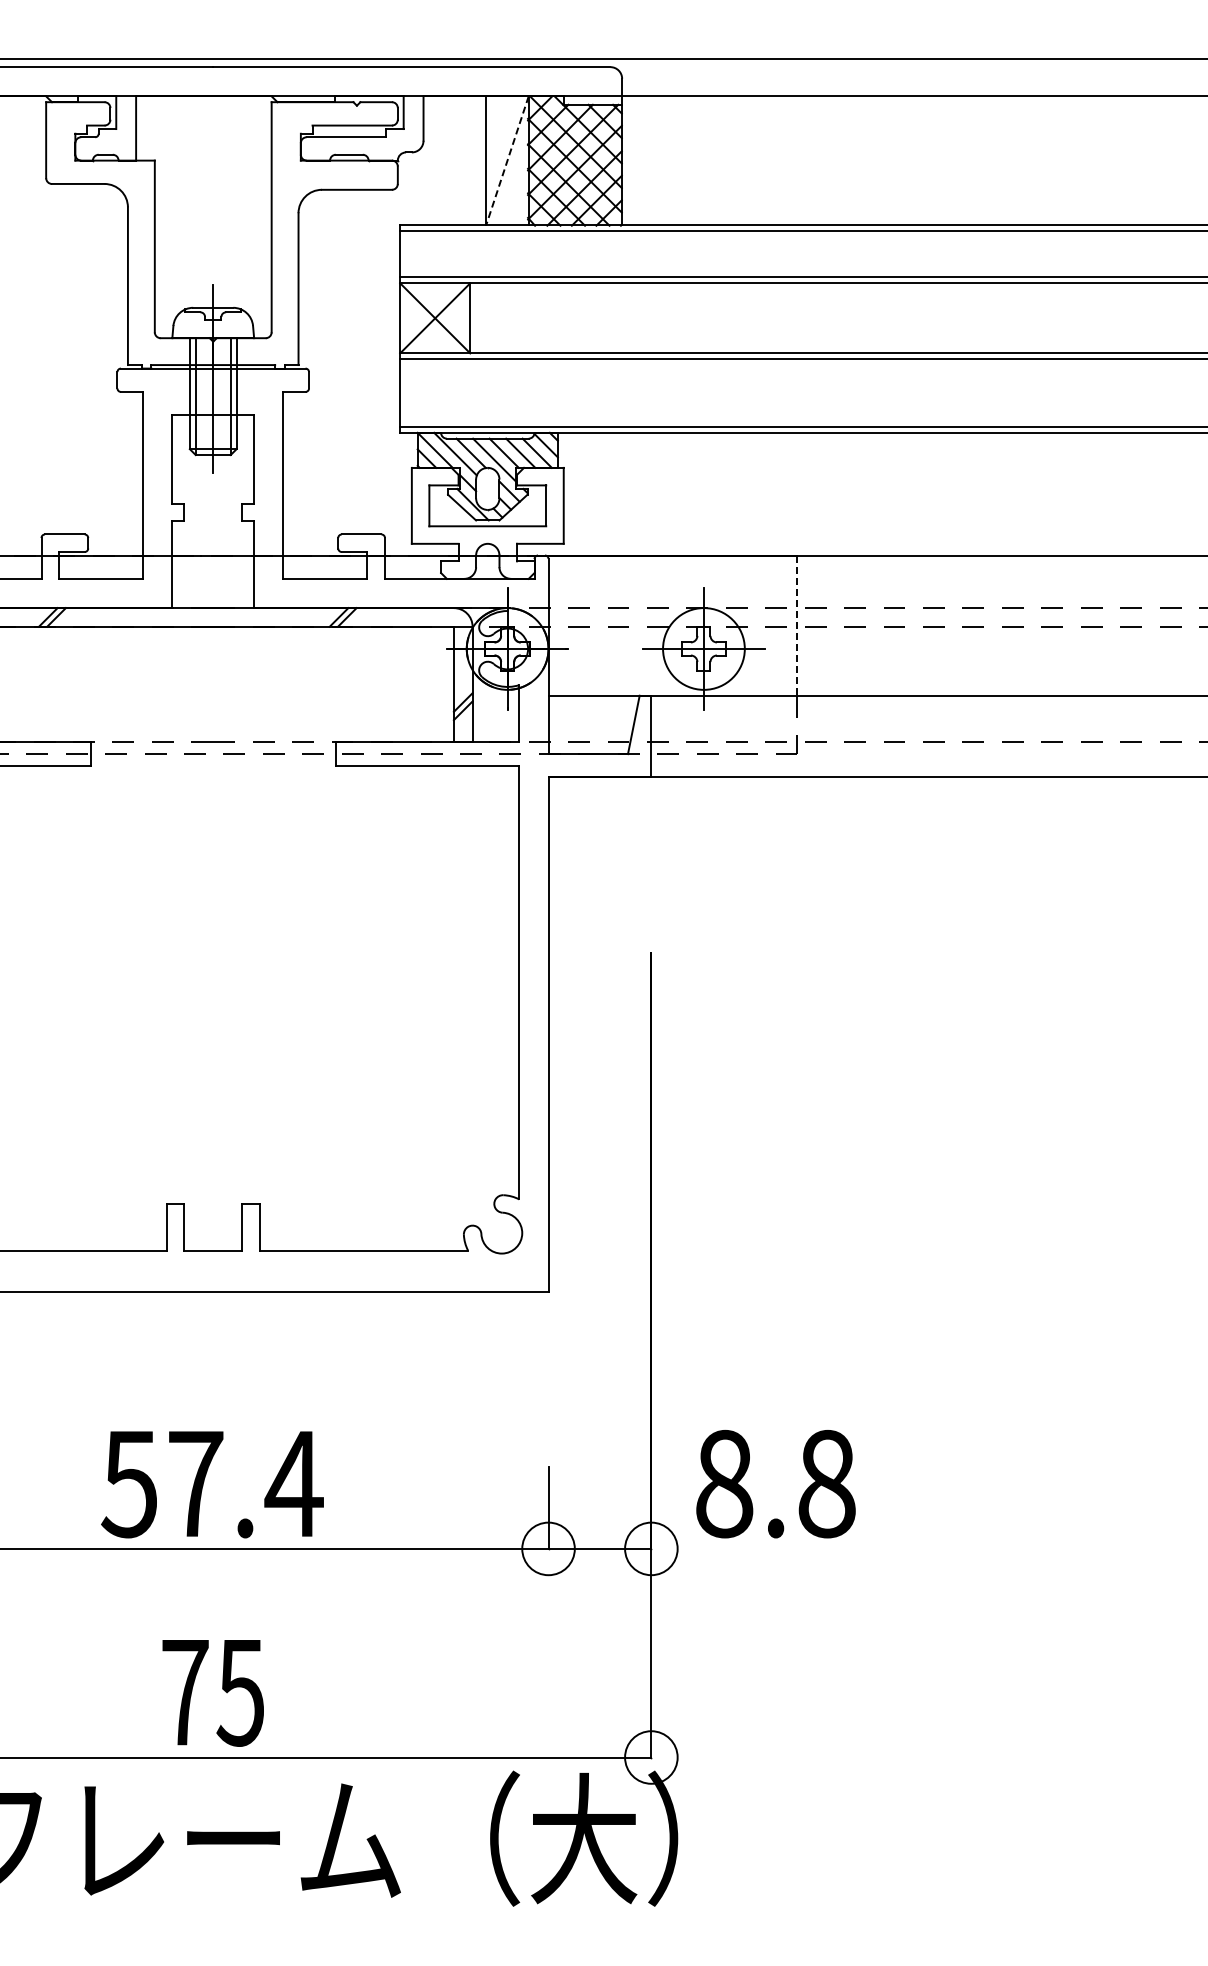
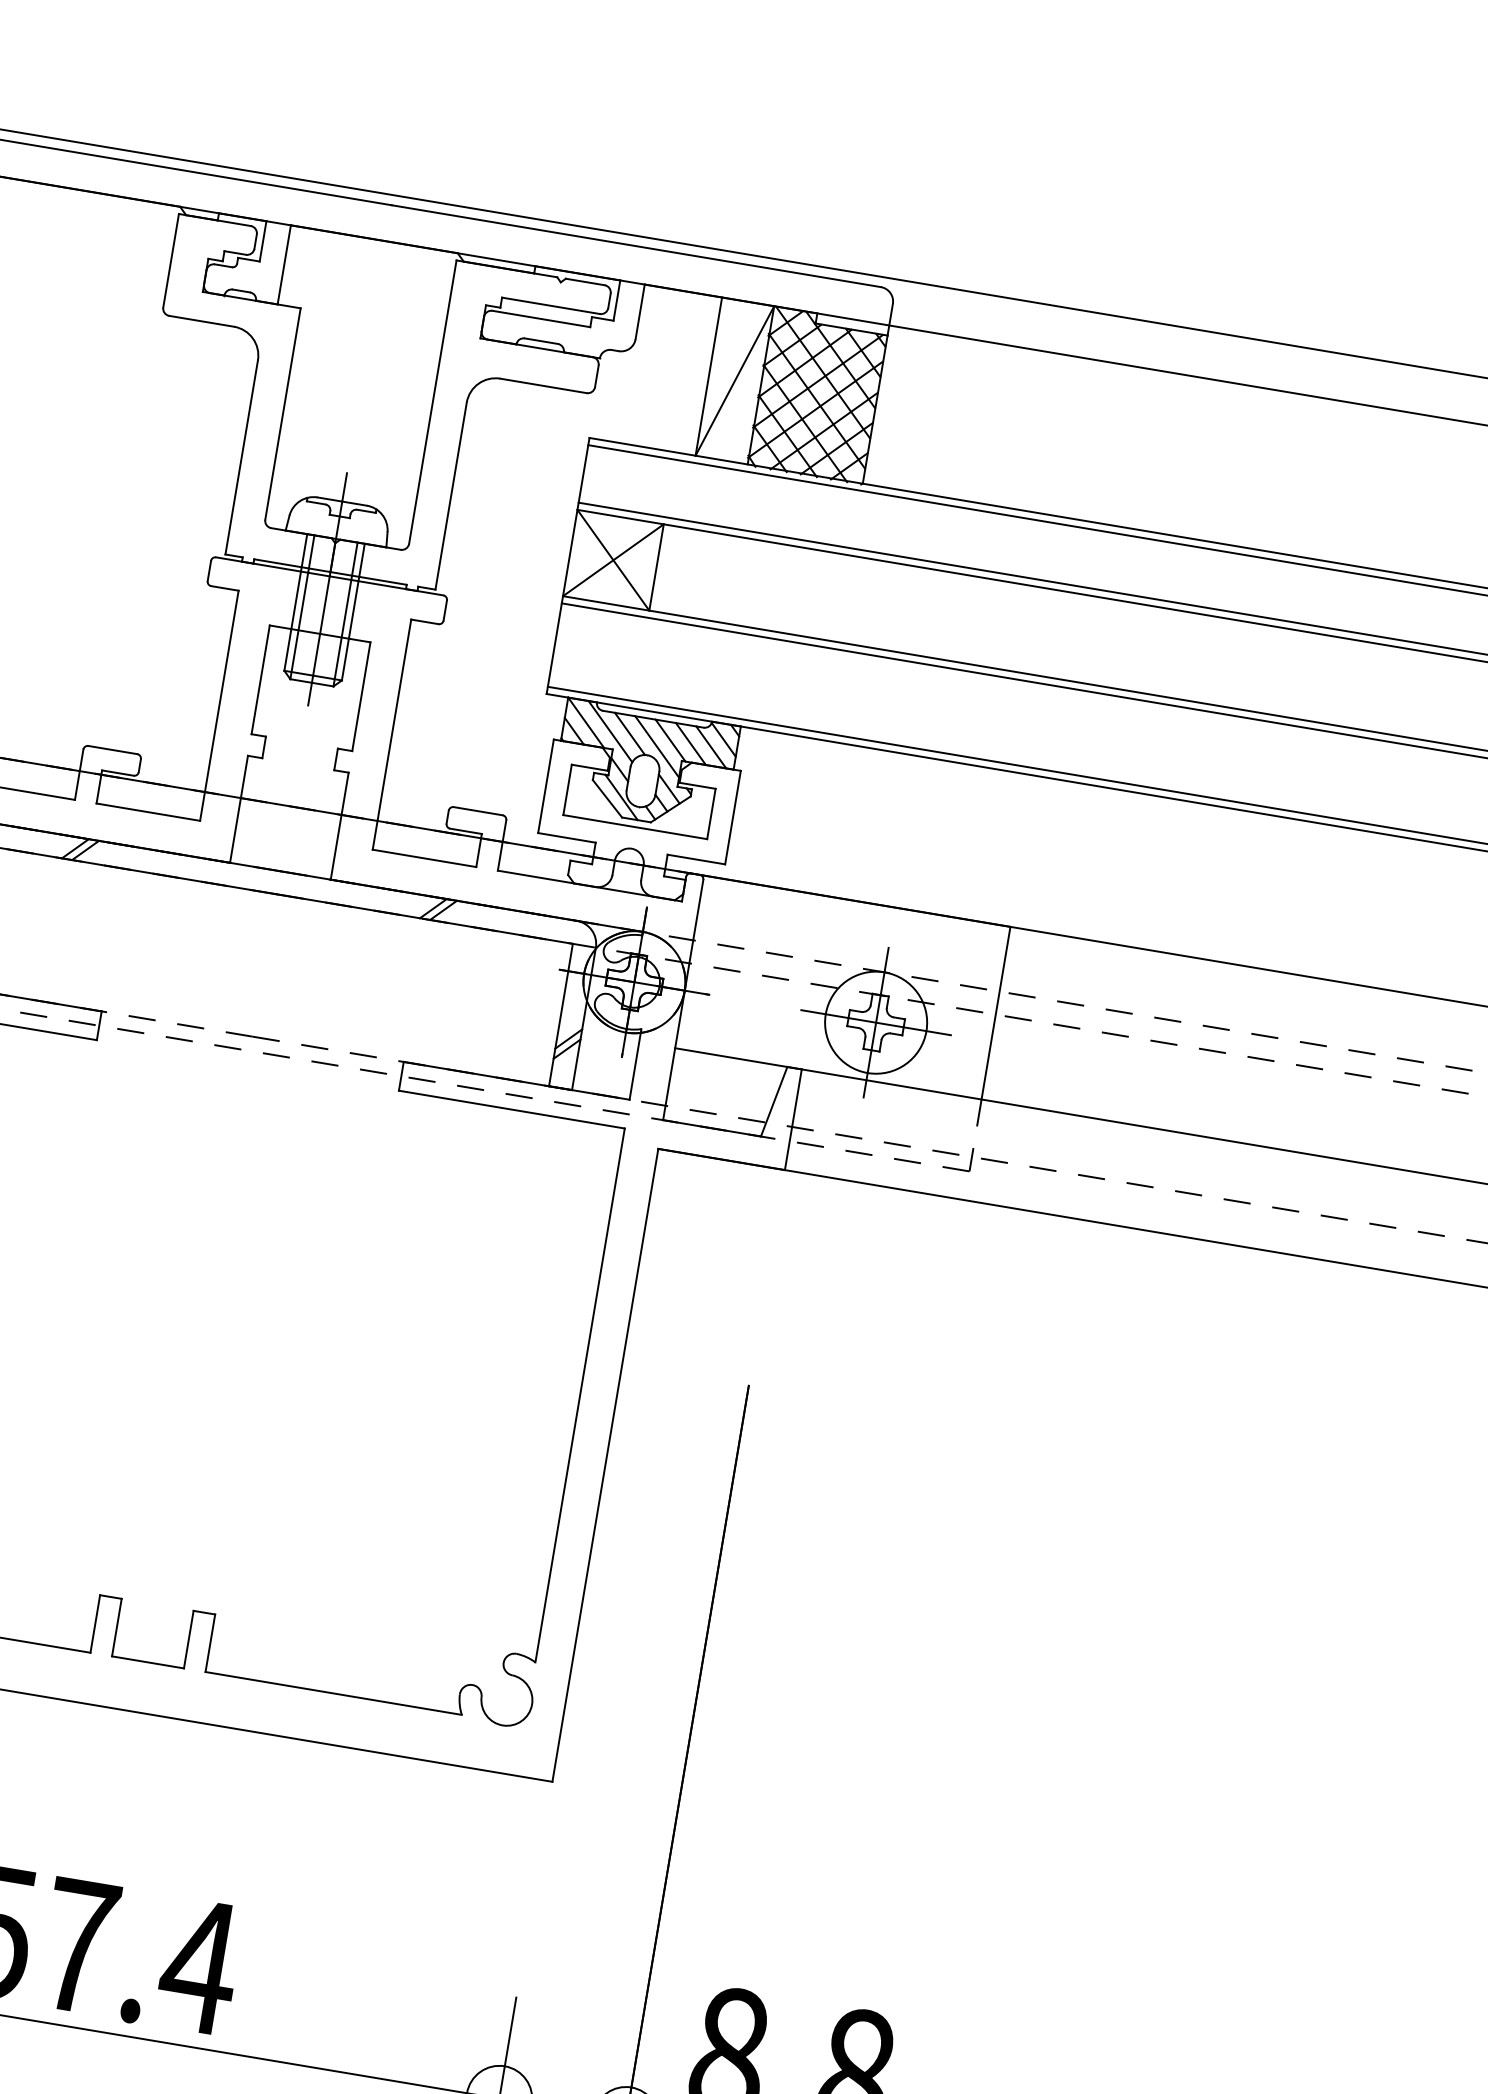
line: (507, 160) -> (734, 380), dashed -> solid
line: (797, 626) -> (995, 1014), dashed -> solid

